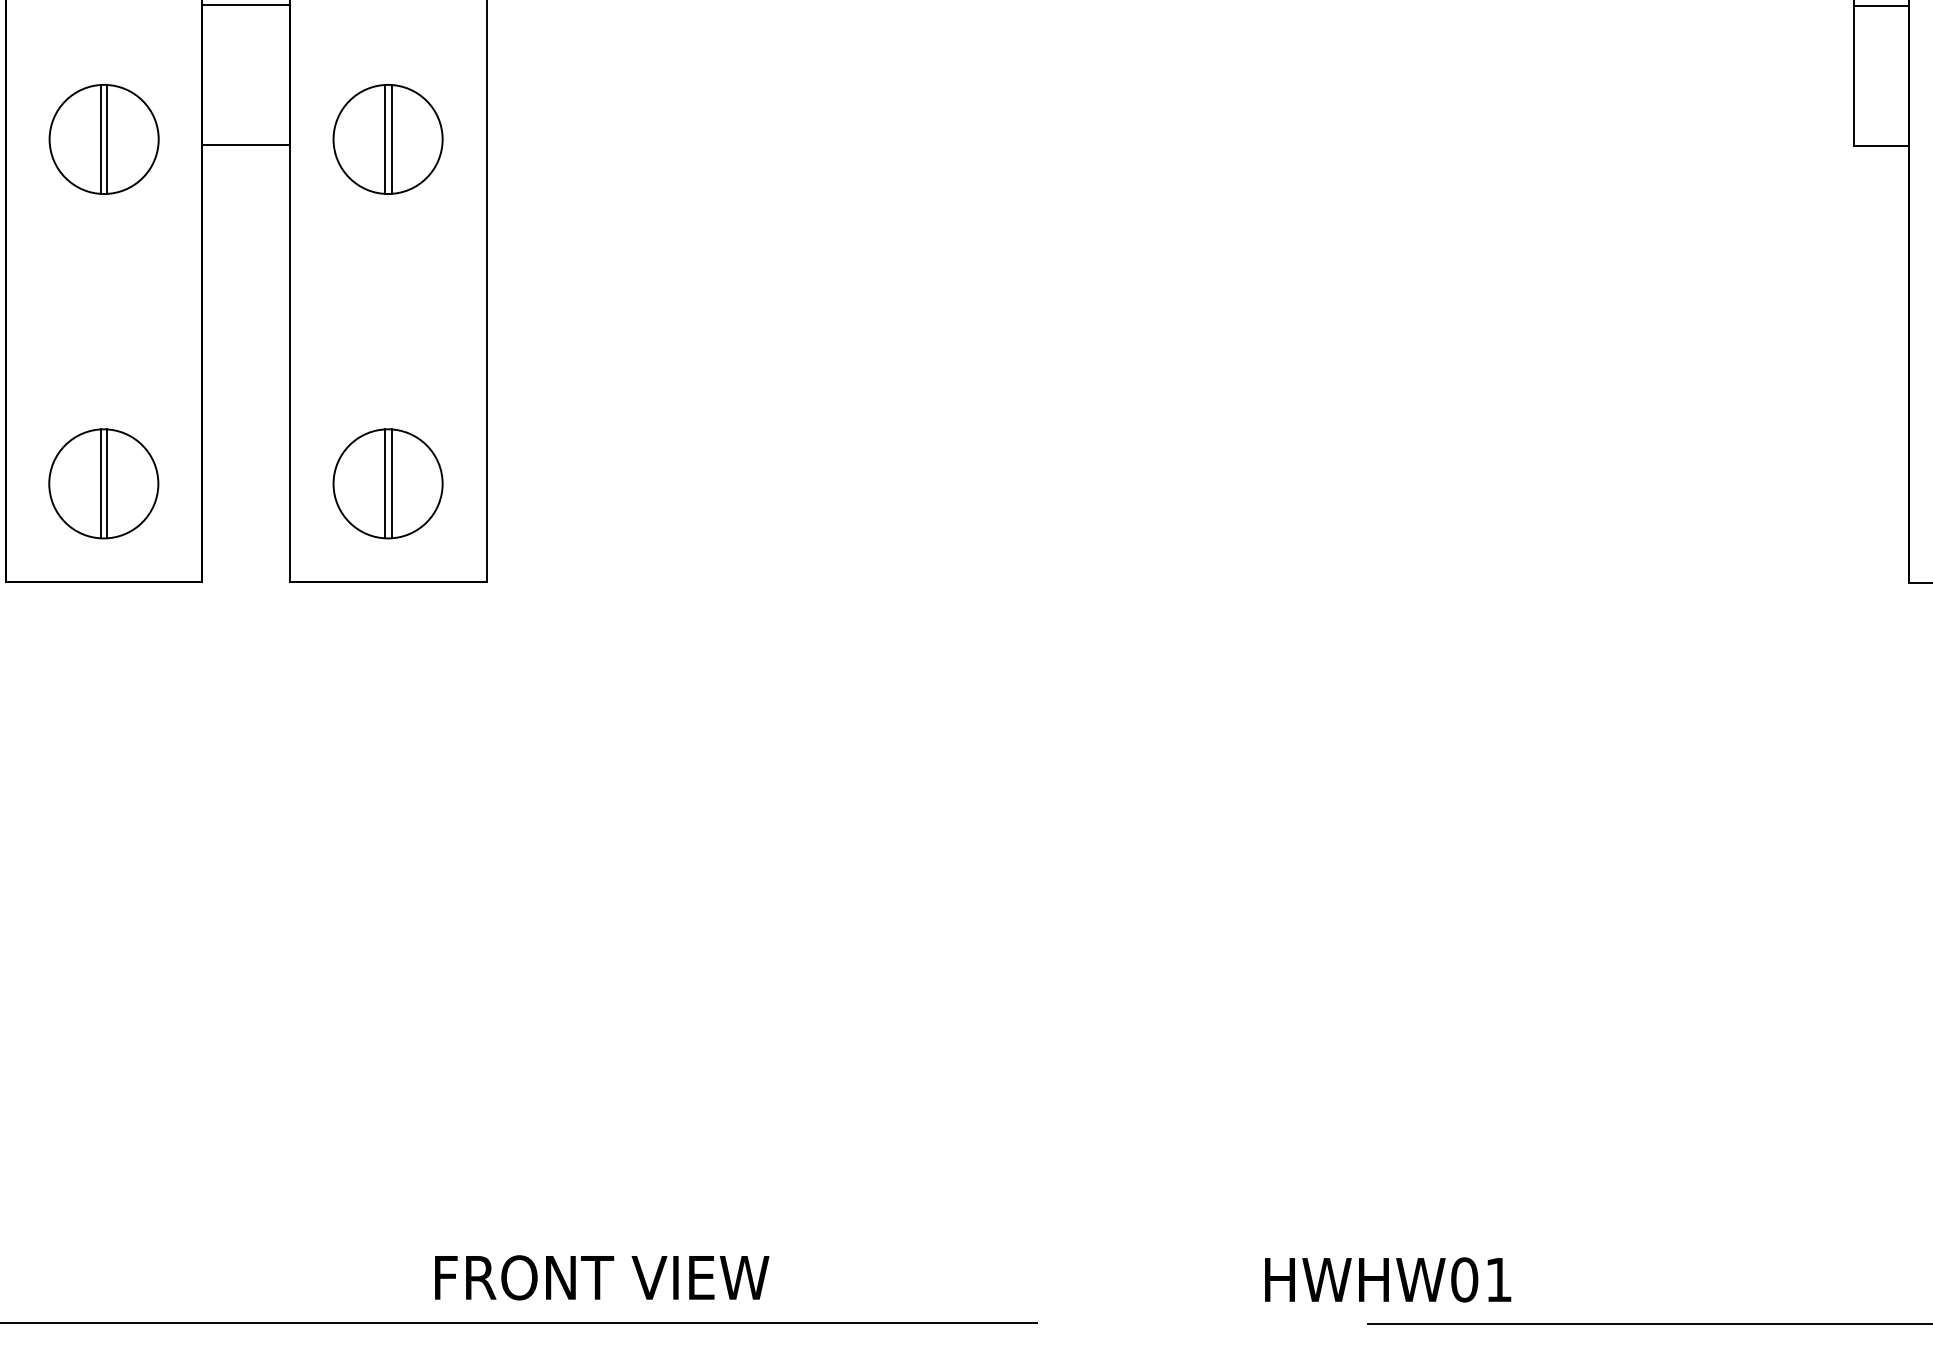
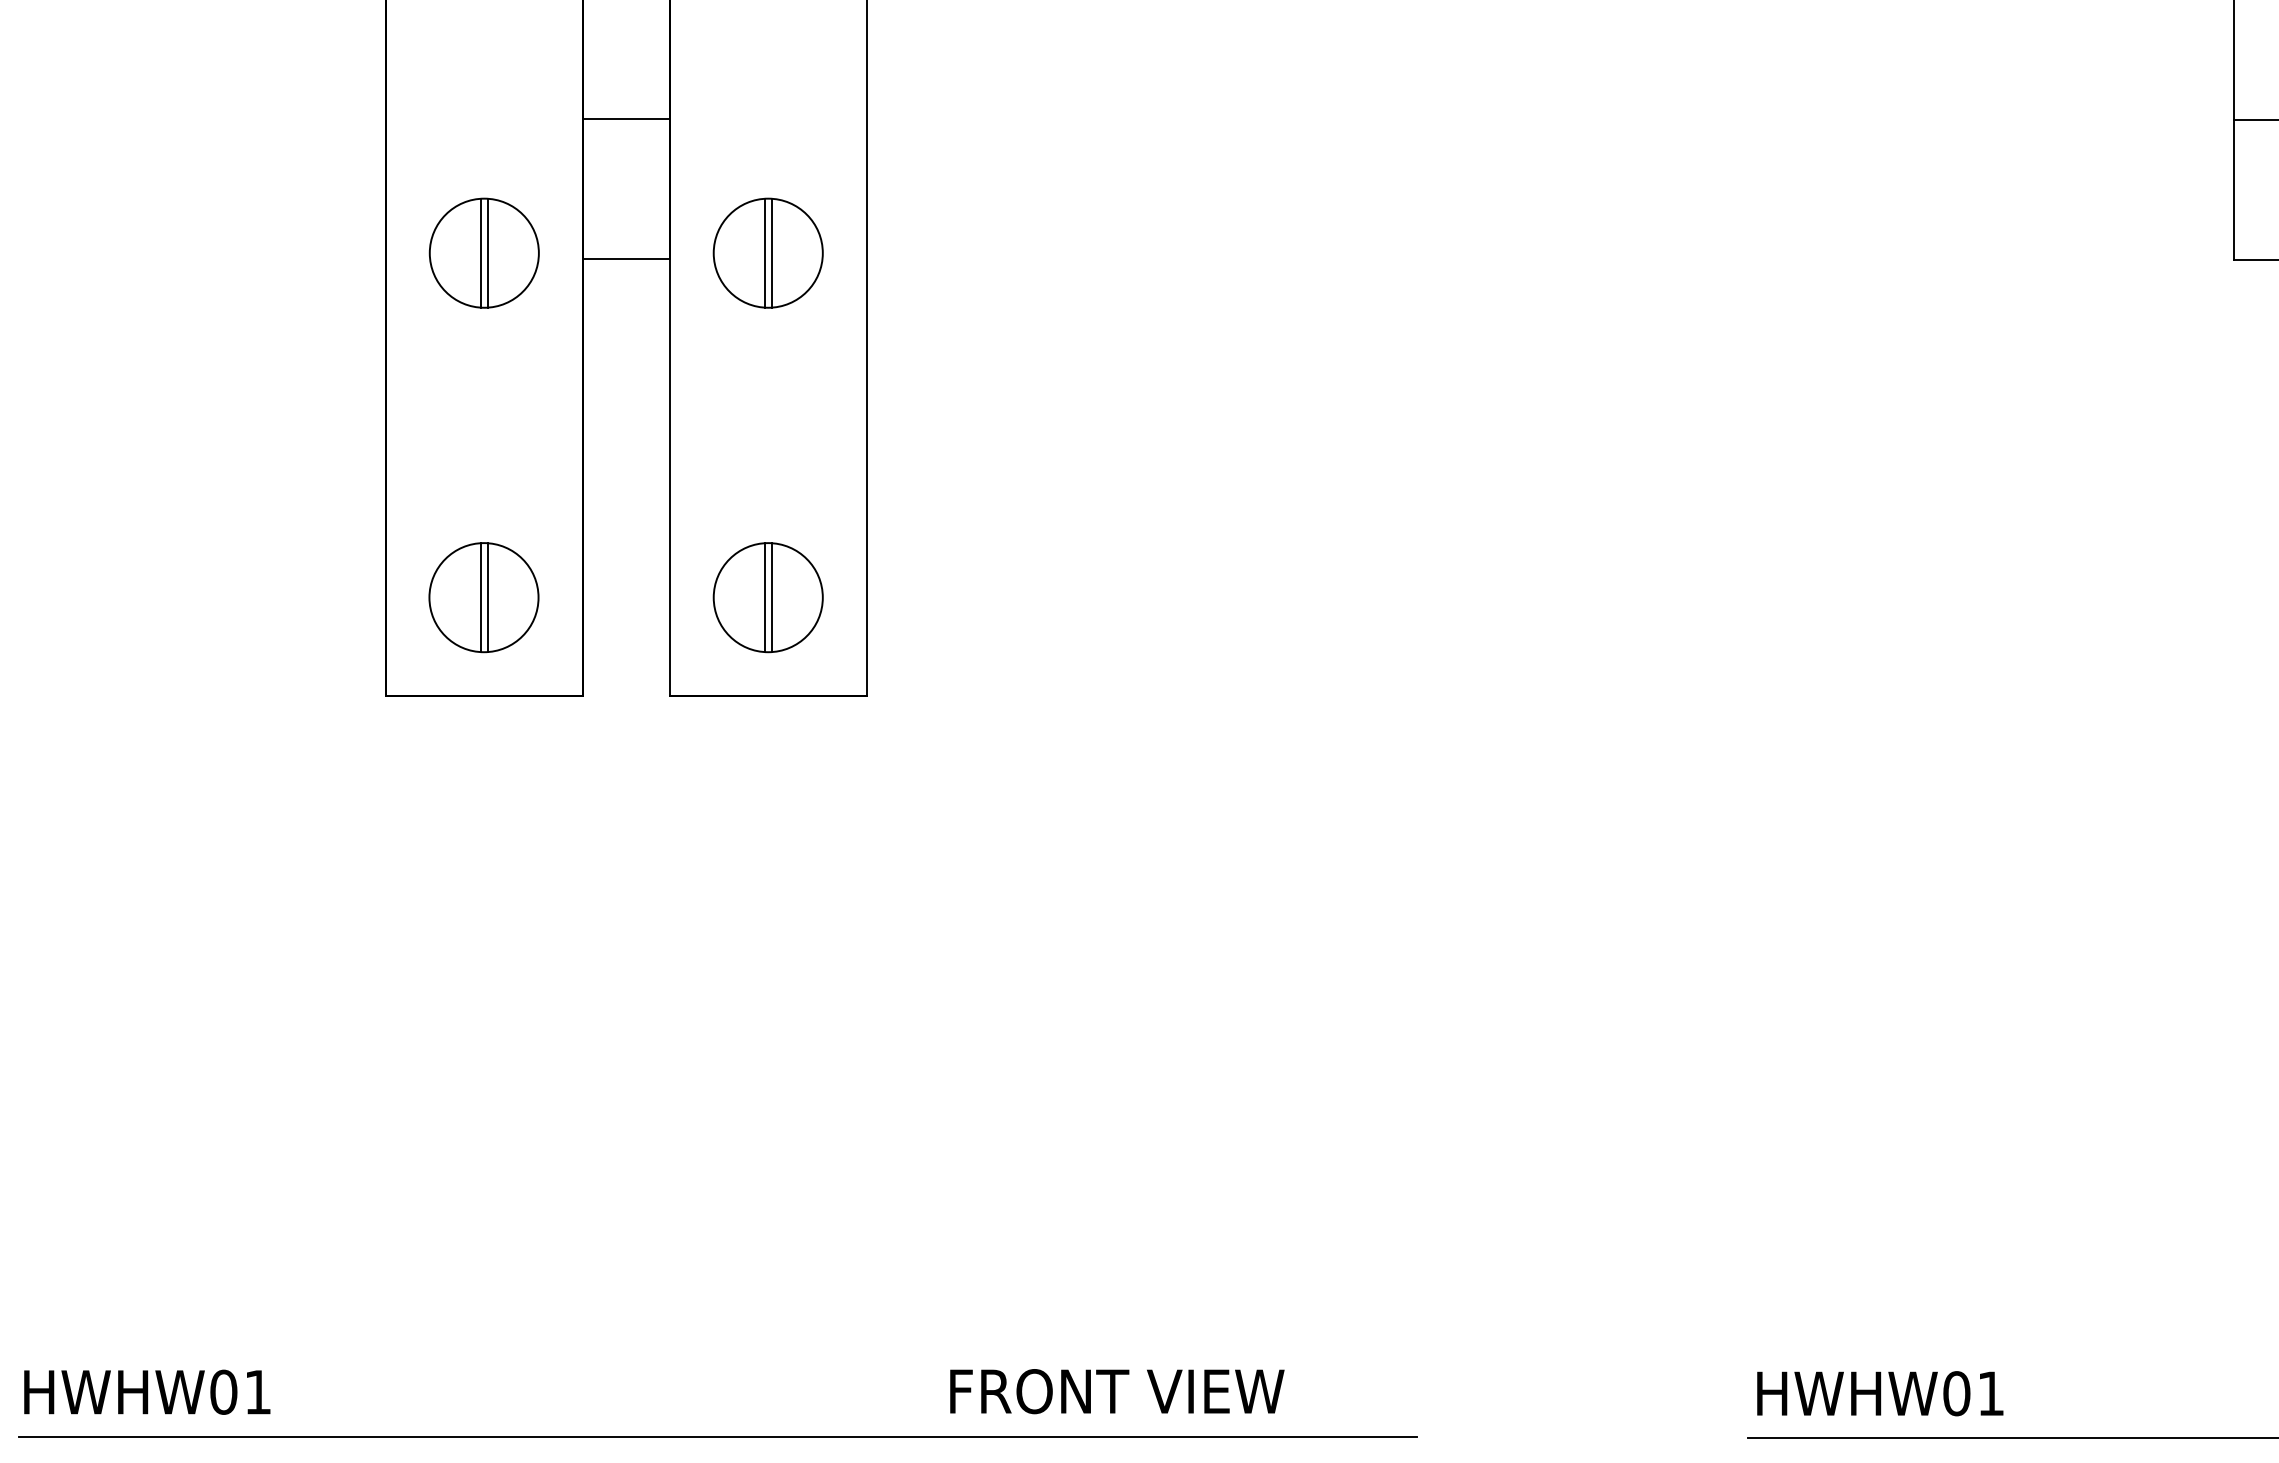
text: (602, 1277) -> (1117, 1391), moved
text: (1388, 1279) -> (1880, 1393), moved

